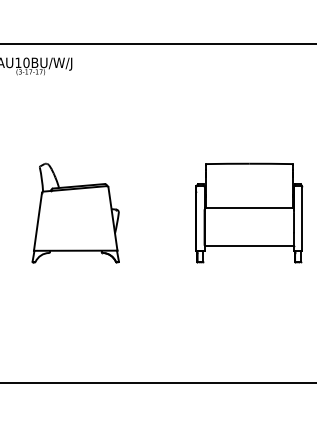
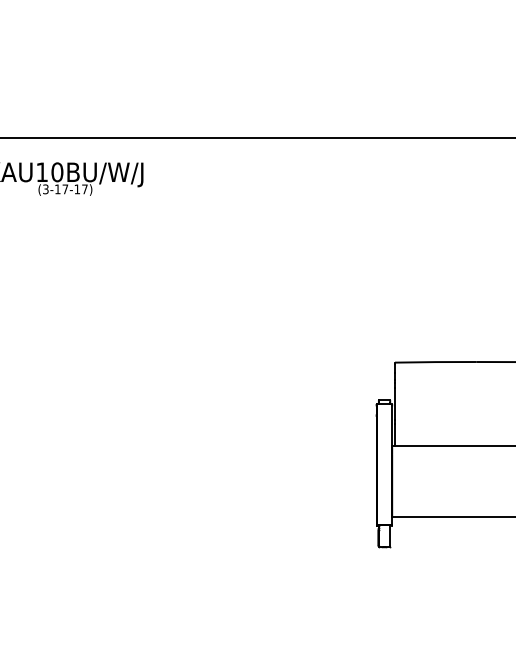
part: (75, 212) -> (149, 453), removed

